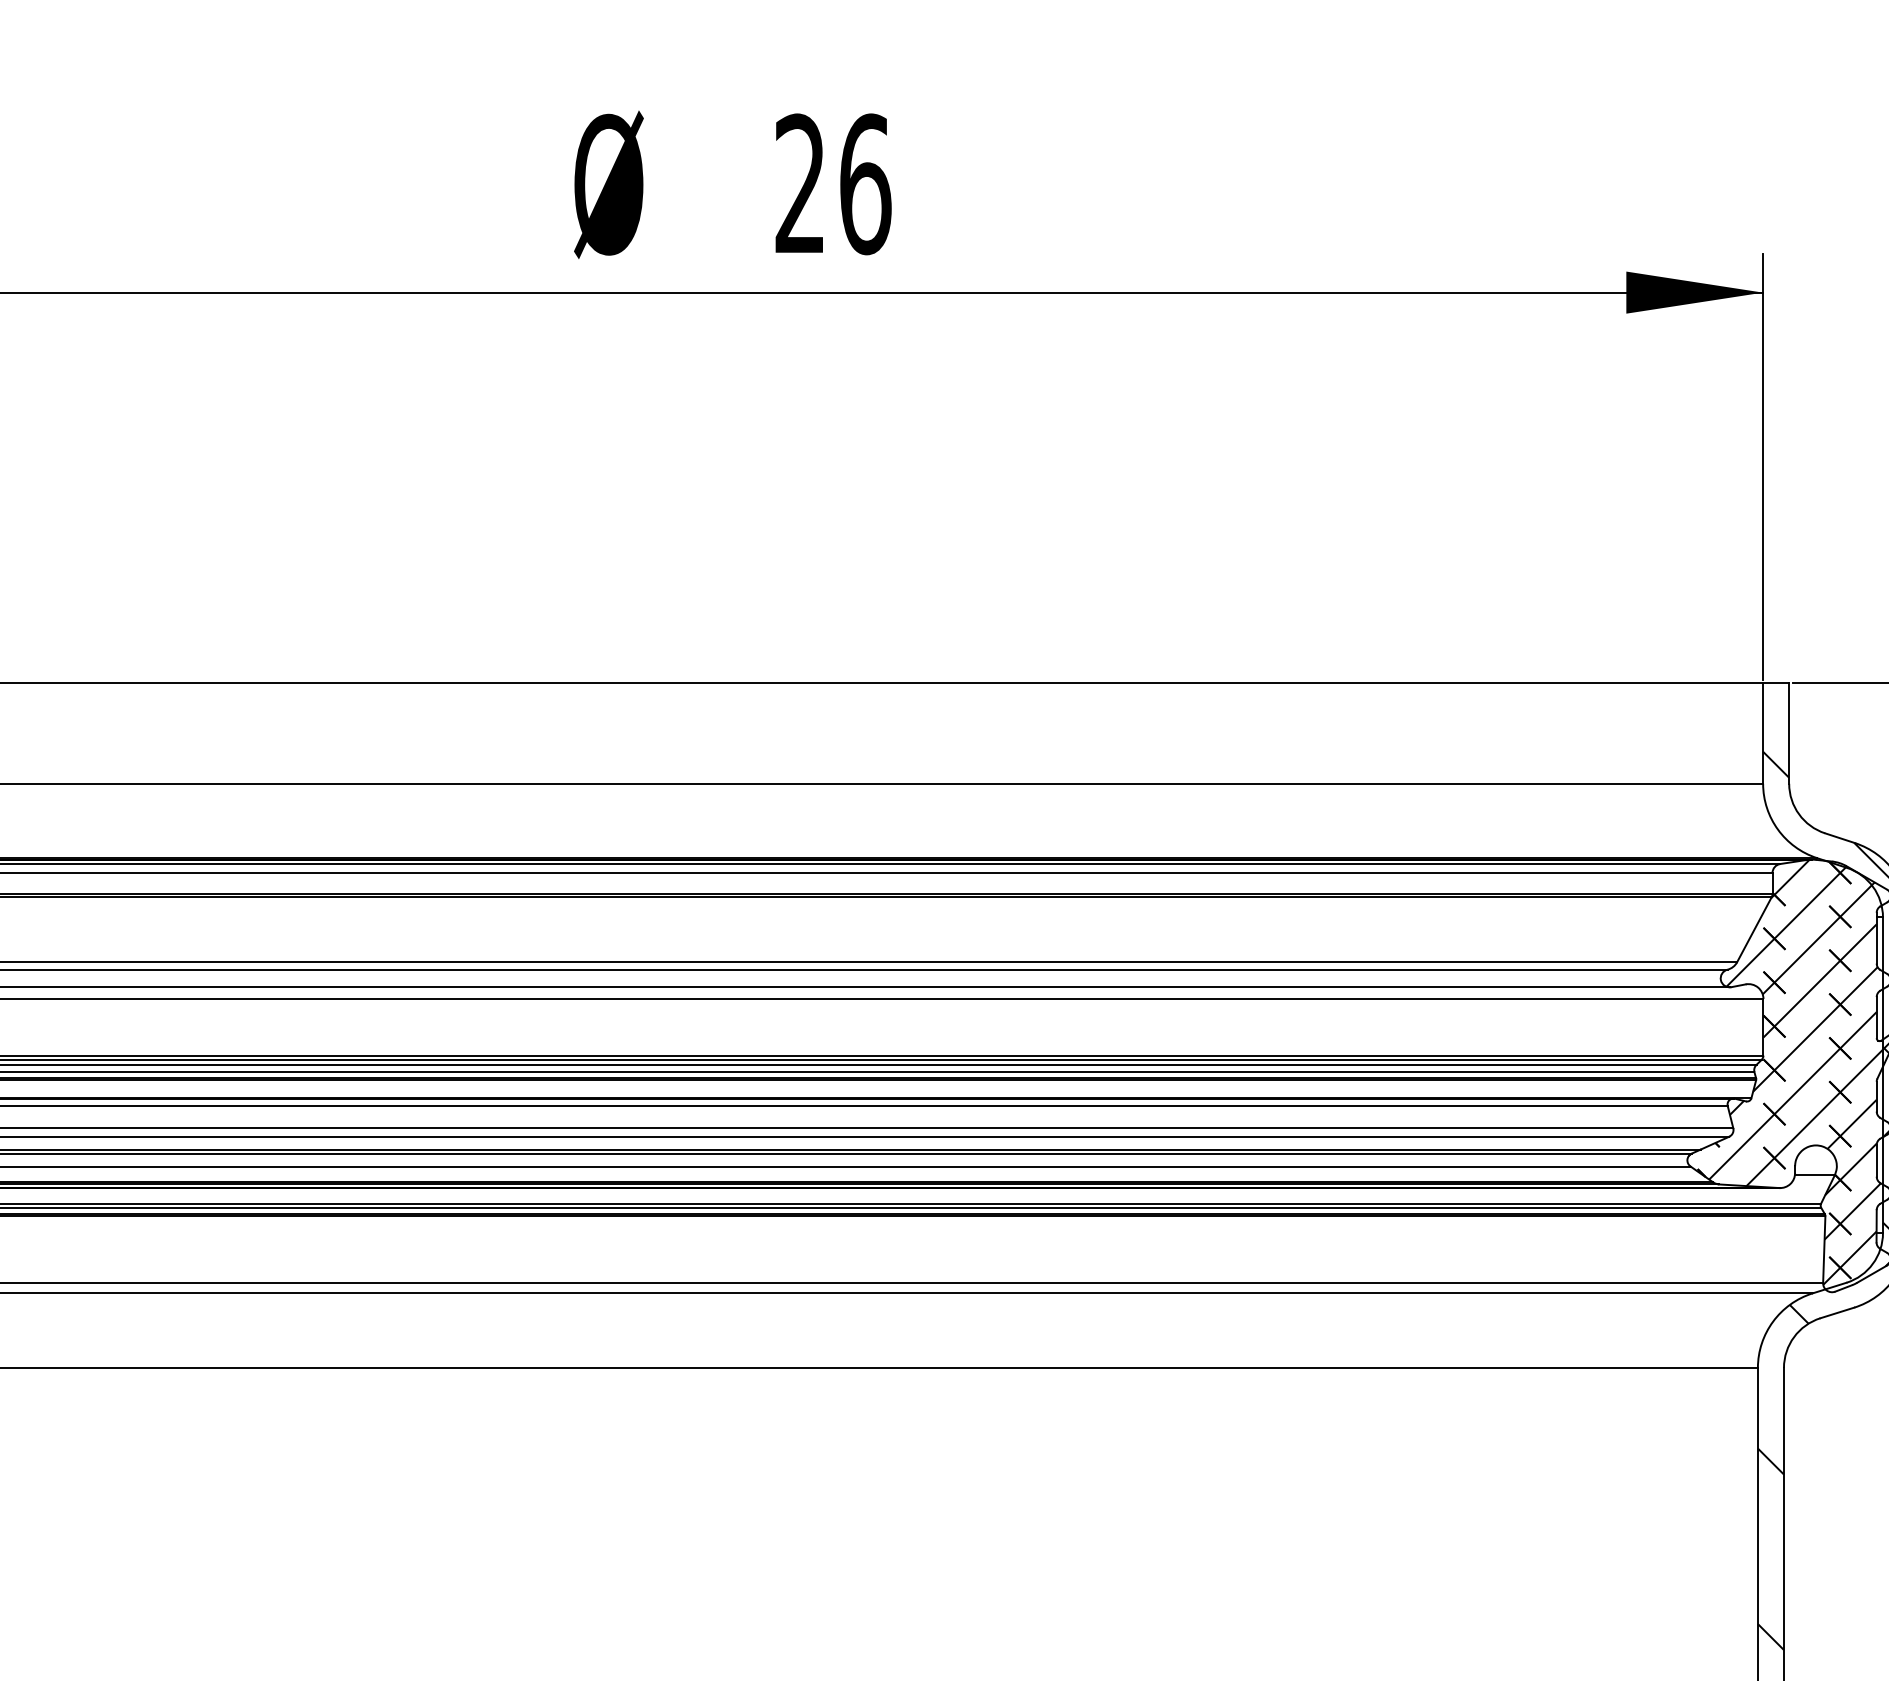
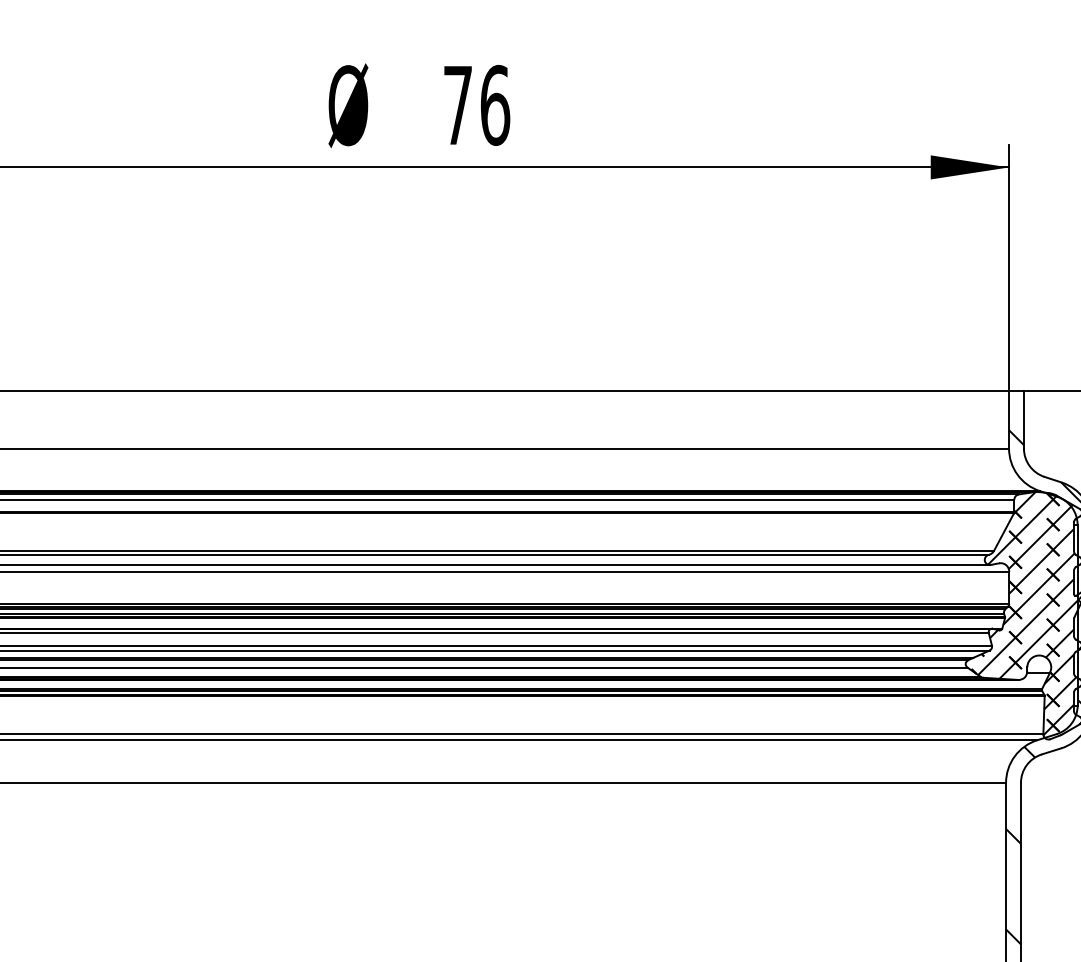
text: (799, 182) -> (457, 104), 26 -> 76

